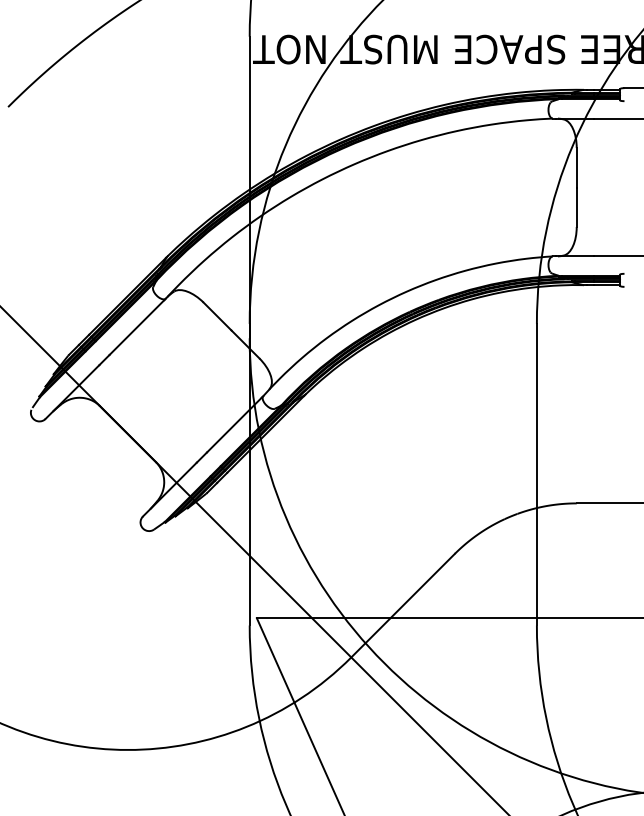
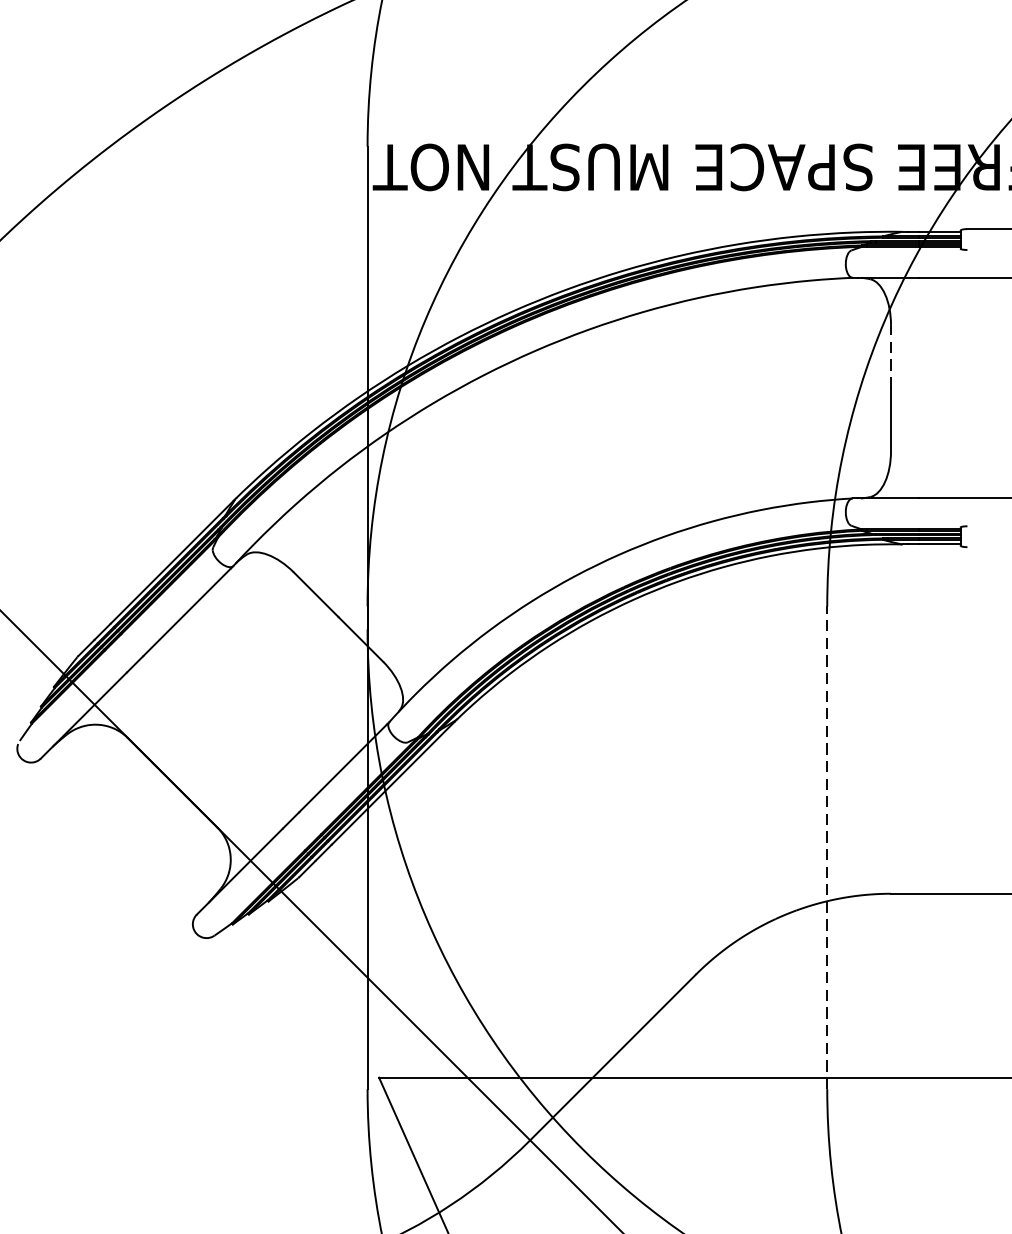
line: (576, 167) -> (890, 356), solid -> dashed
line: (536, 474) -> (826, 847), solid -> dashed

